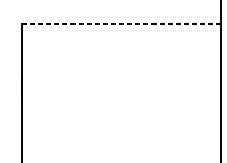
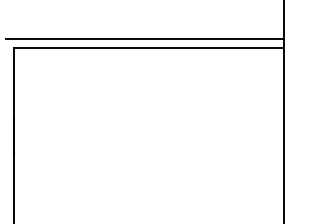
line: (117, 17) -> (144, 39), added
line: (121, 24) -> (149, 48), dashed -> solid

